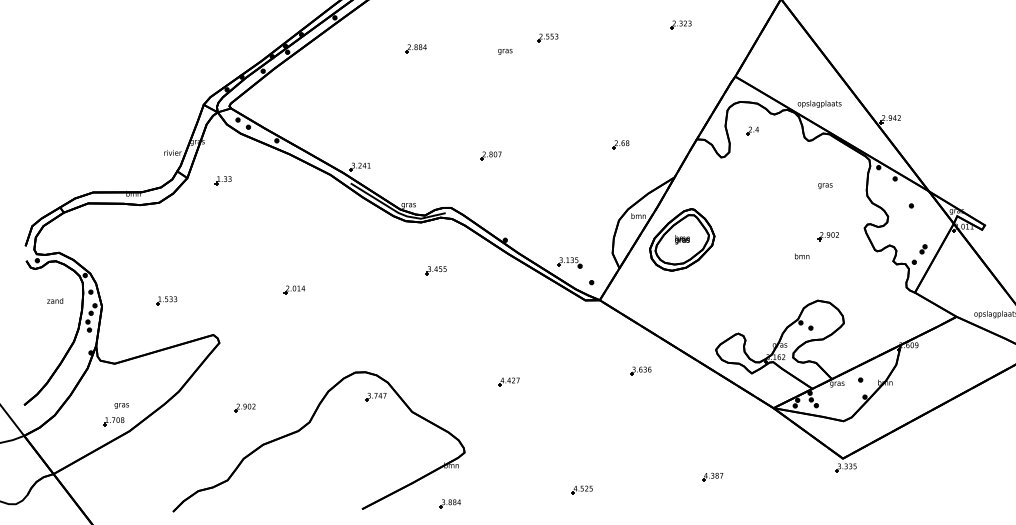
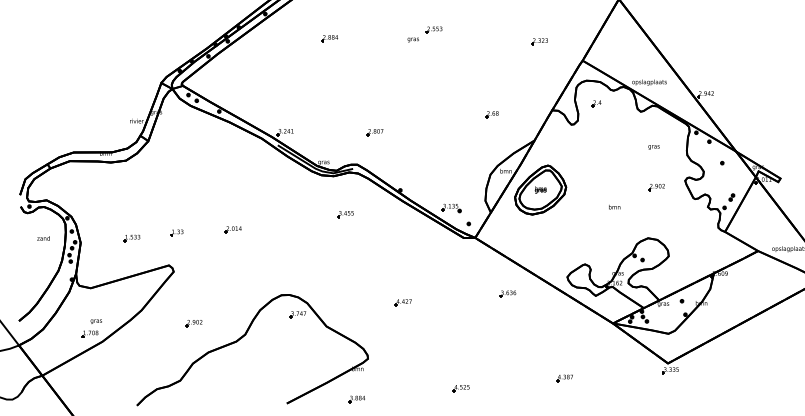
part: (680, 24) -> (539, 41), moved
text: (504, 51) -> (412, 39), moved
part: (490, 155) -> (374, 132), moved
part: (222, 179) -> (176, 232), moved
text: (801, 256) -> (614, 207), moved

